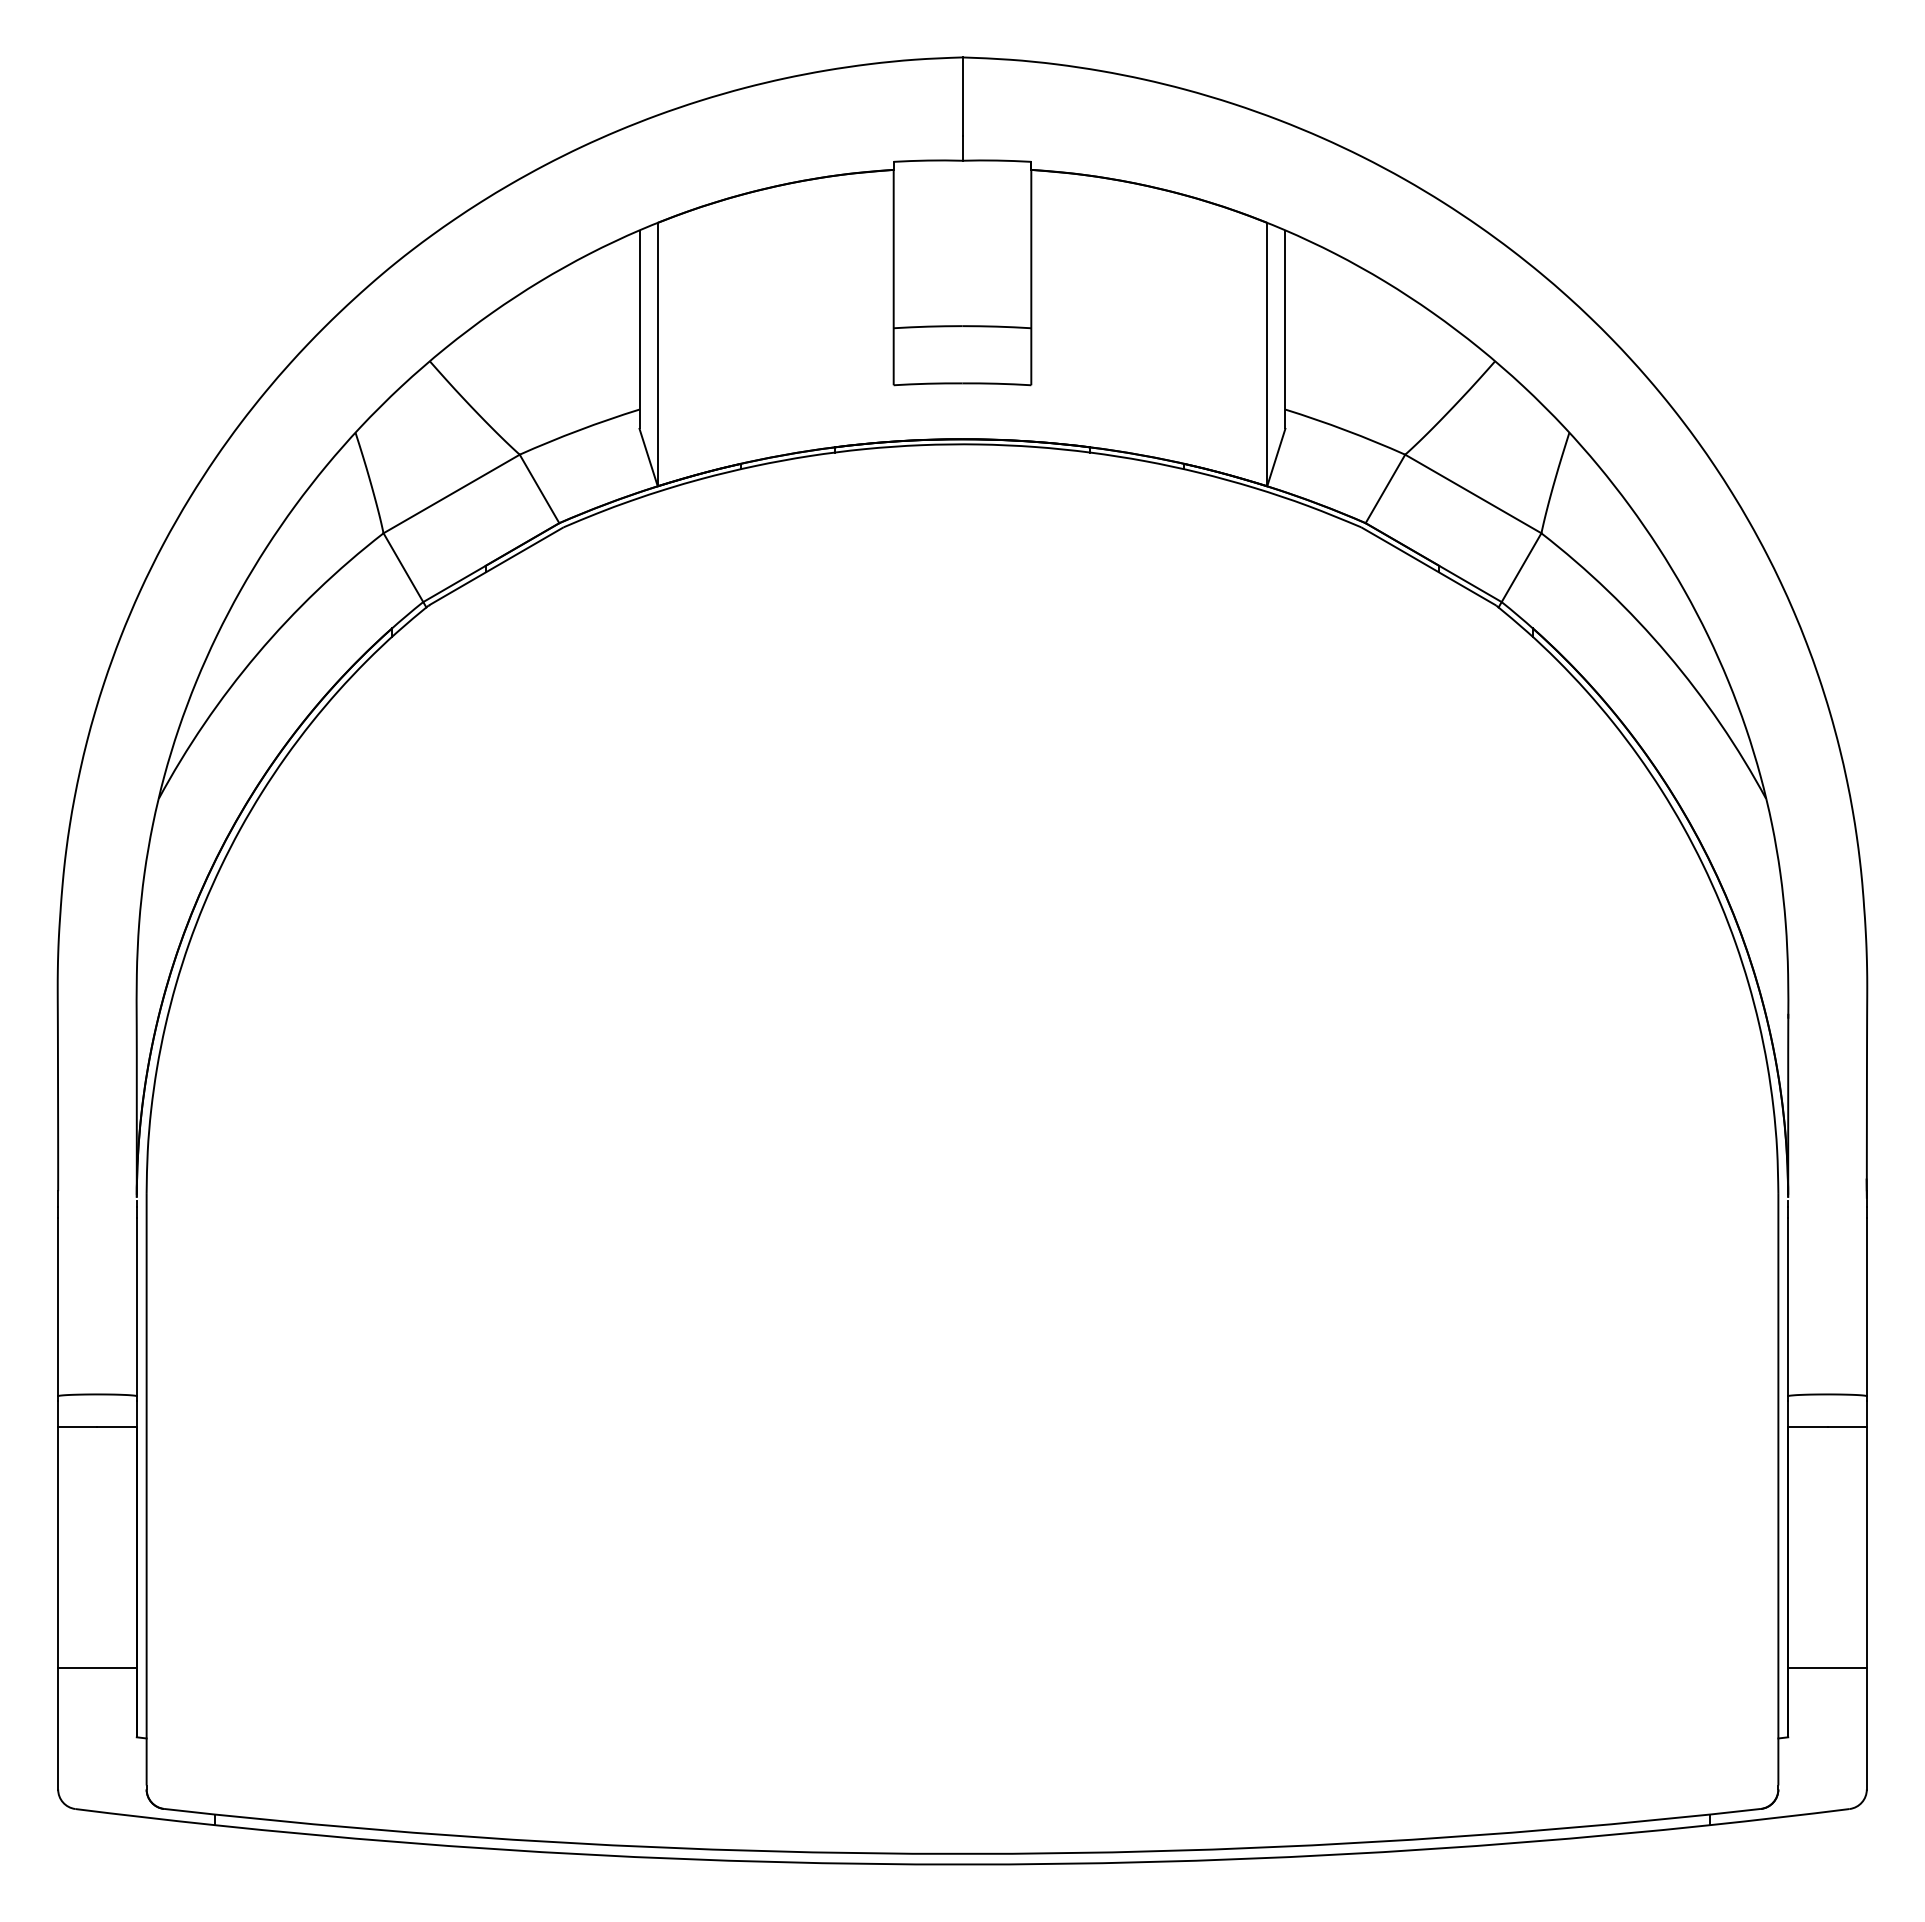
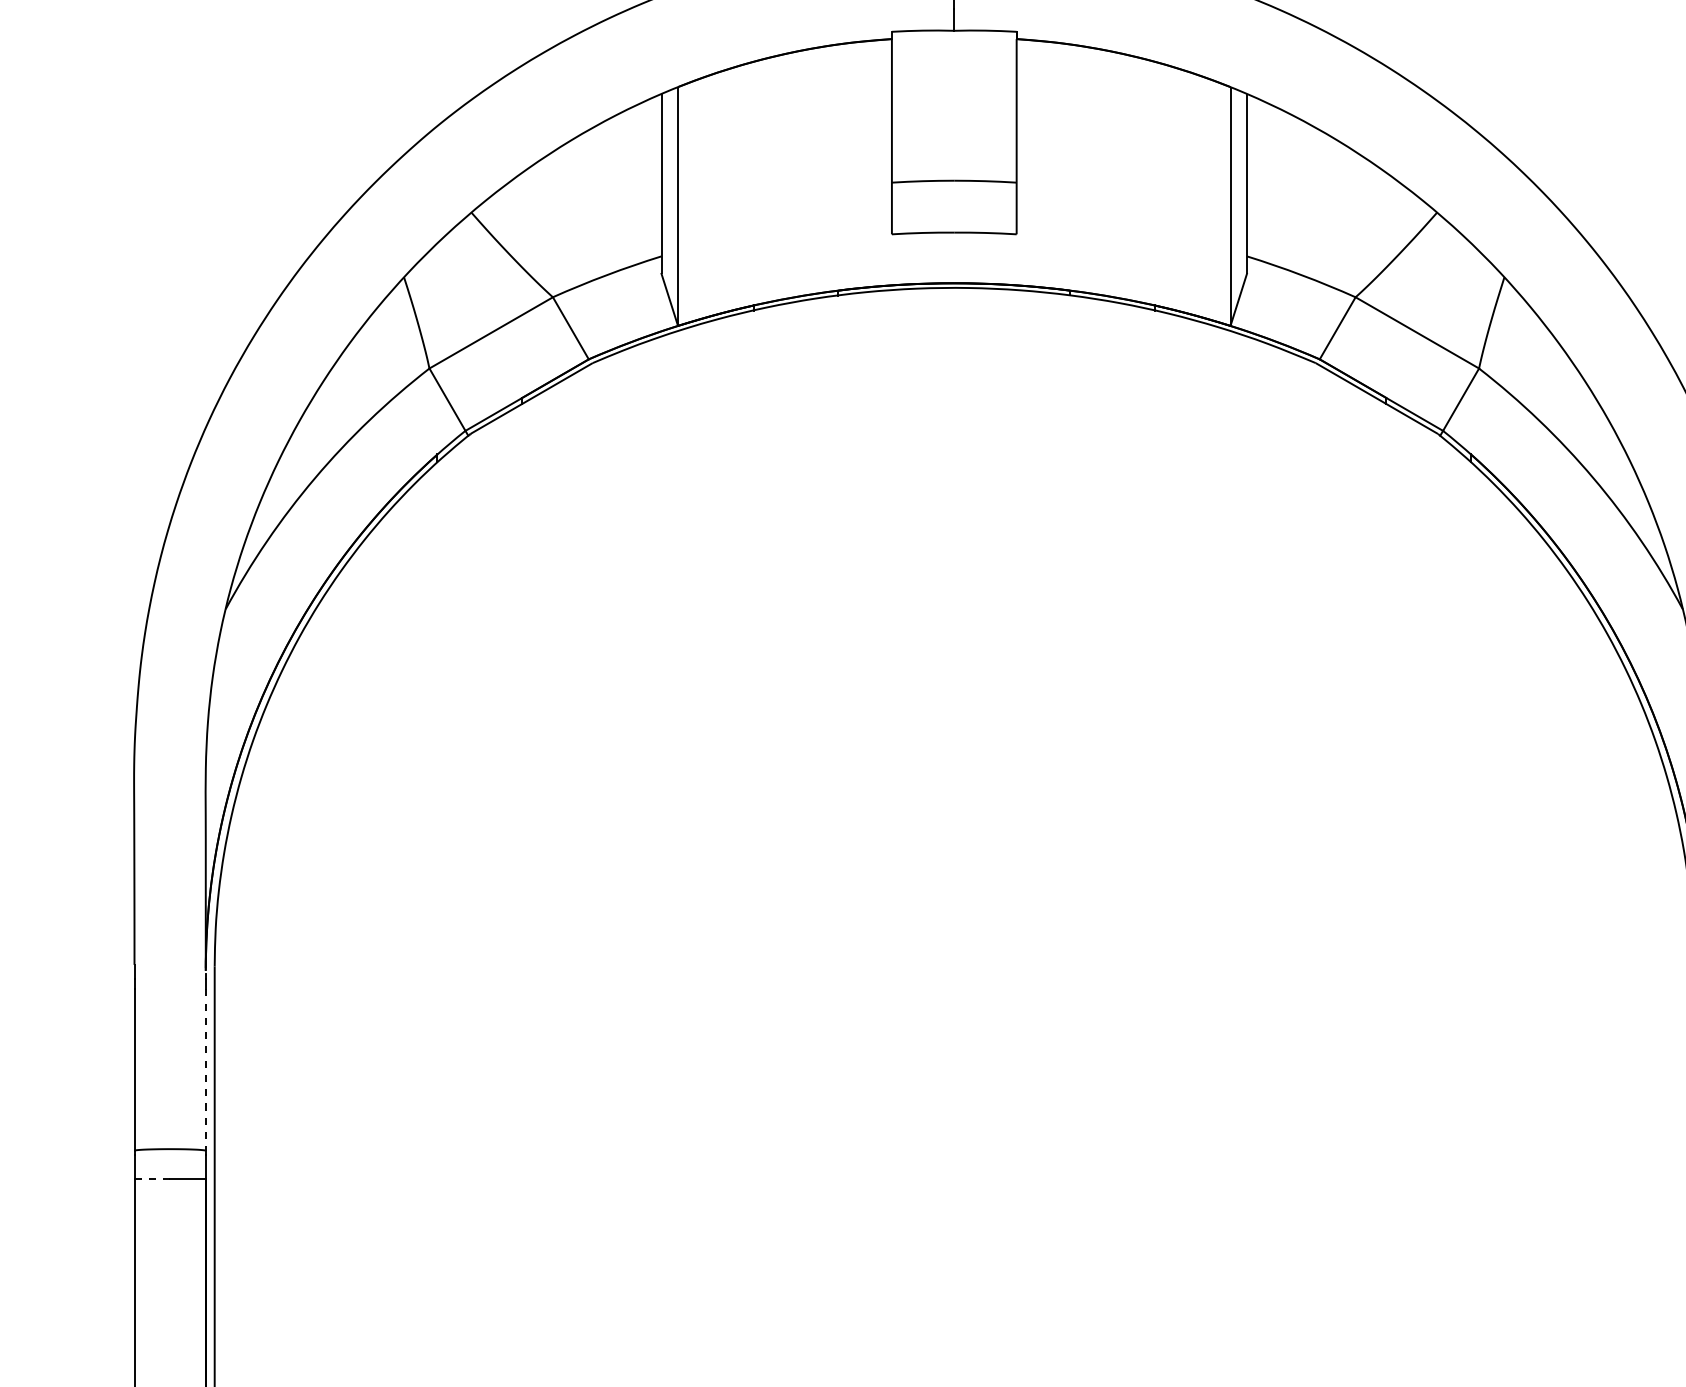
line: (136, 1307) -> (205, 1070), solid -> dashed
line: (77, 1427) -> (152, 1179), solid -> dashed

